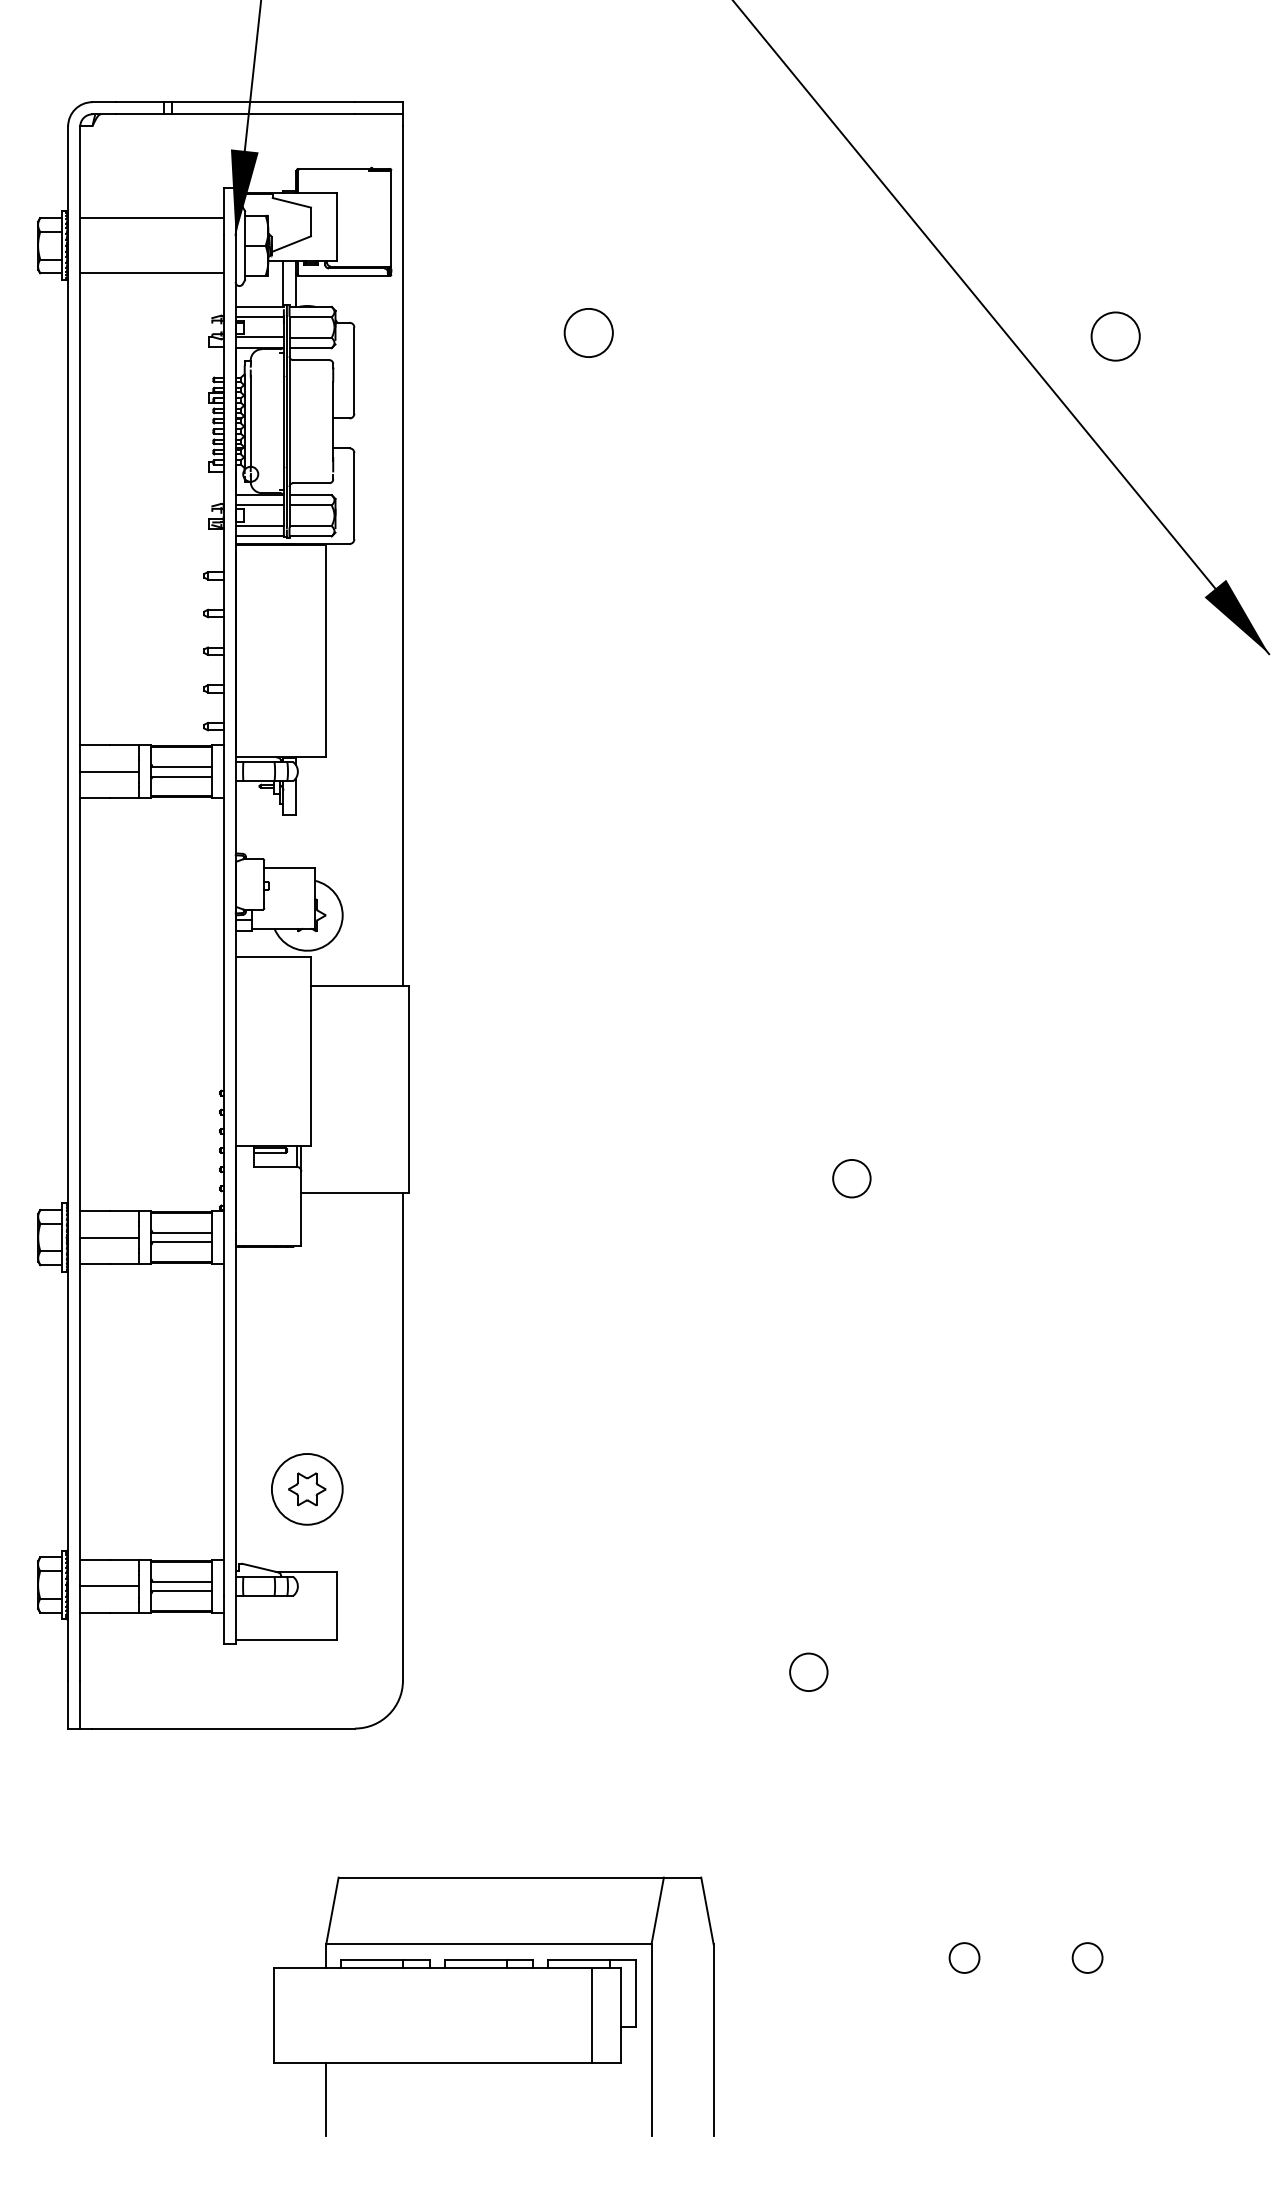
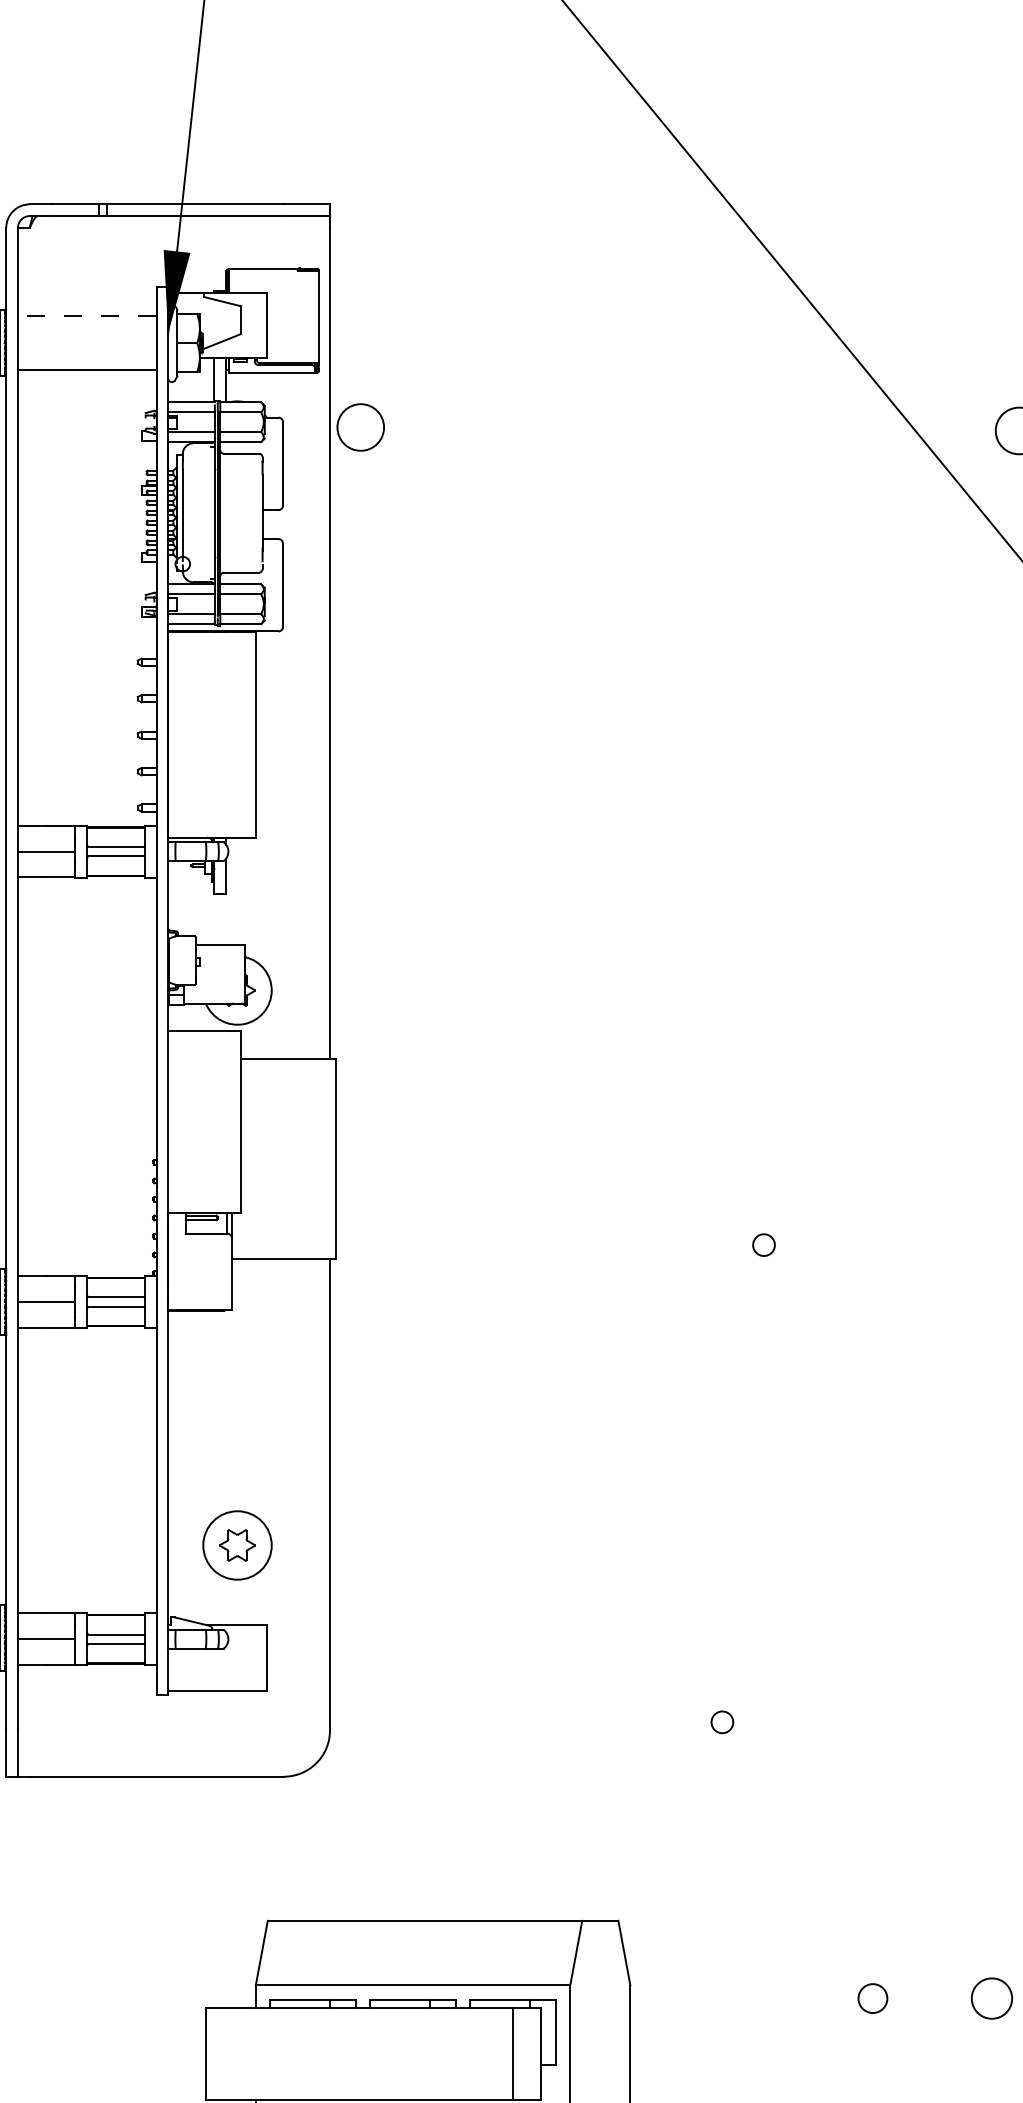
line: (151, 218) -> (86, 316), solid -> dashed
circle: (588, 332) -> (360, 427), moved
circle: (851, 1178) -> (763, 1244), size x0.6
circle: (808, 1672) -> (722, 1722), size x0.6
circle: (1087, 1957) -> (991, 1998), size x1.4

